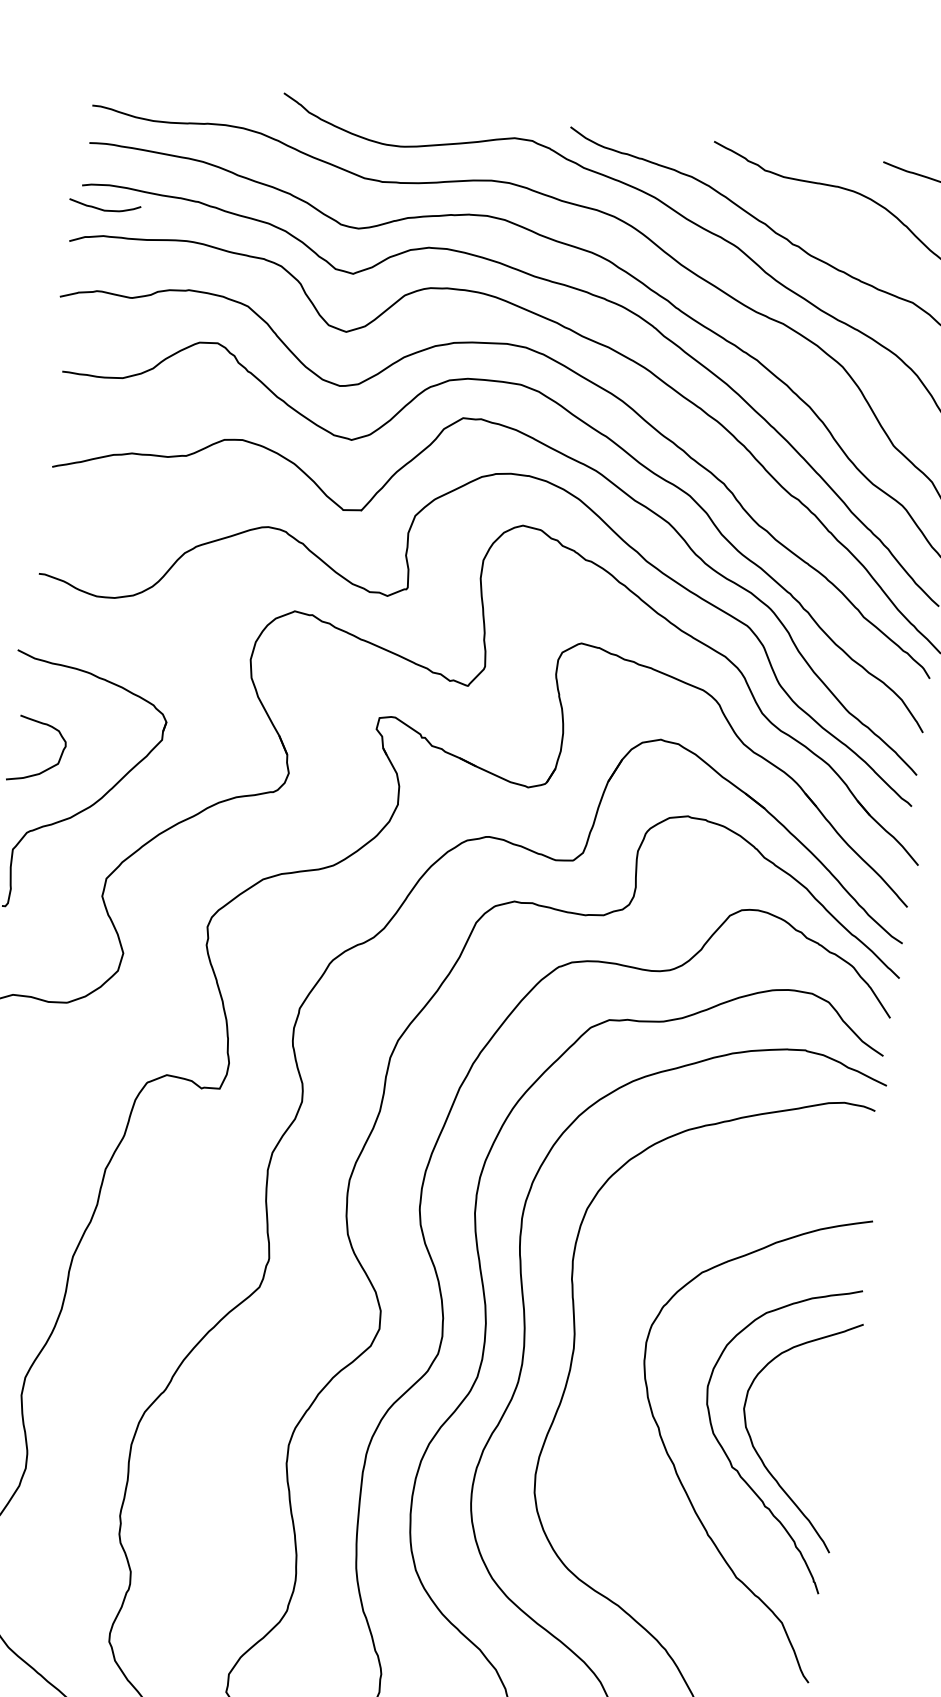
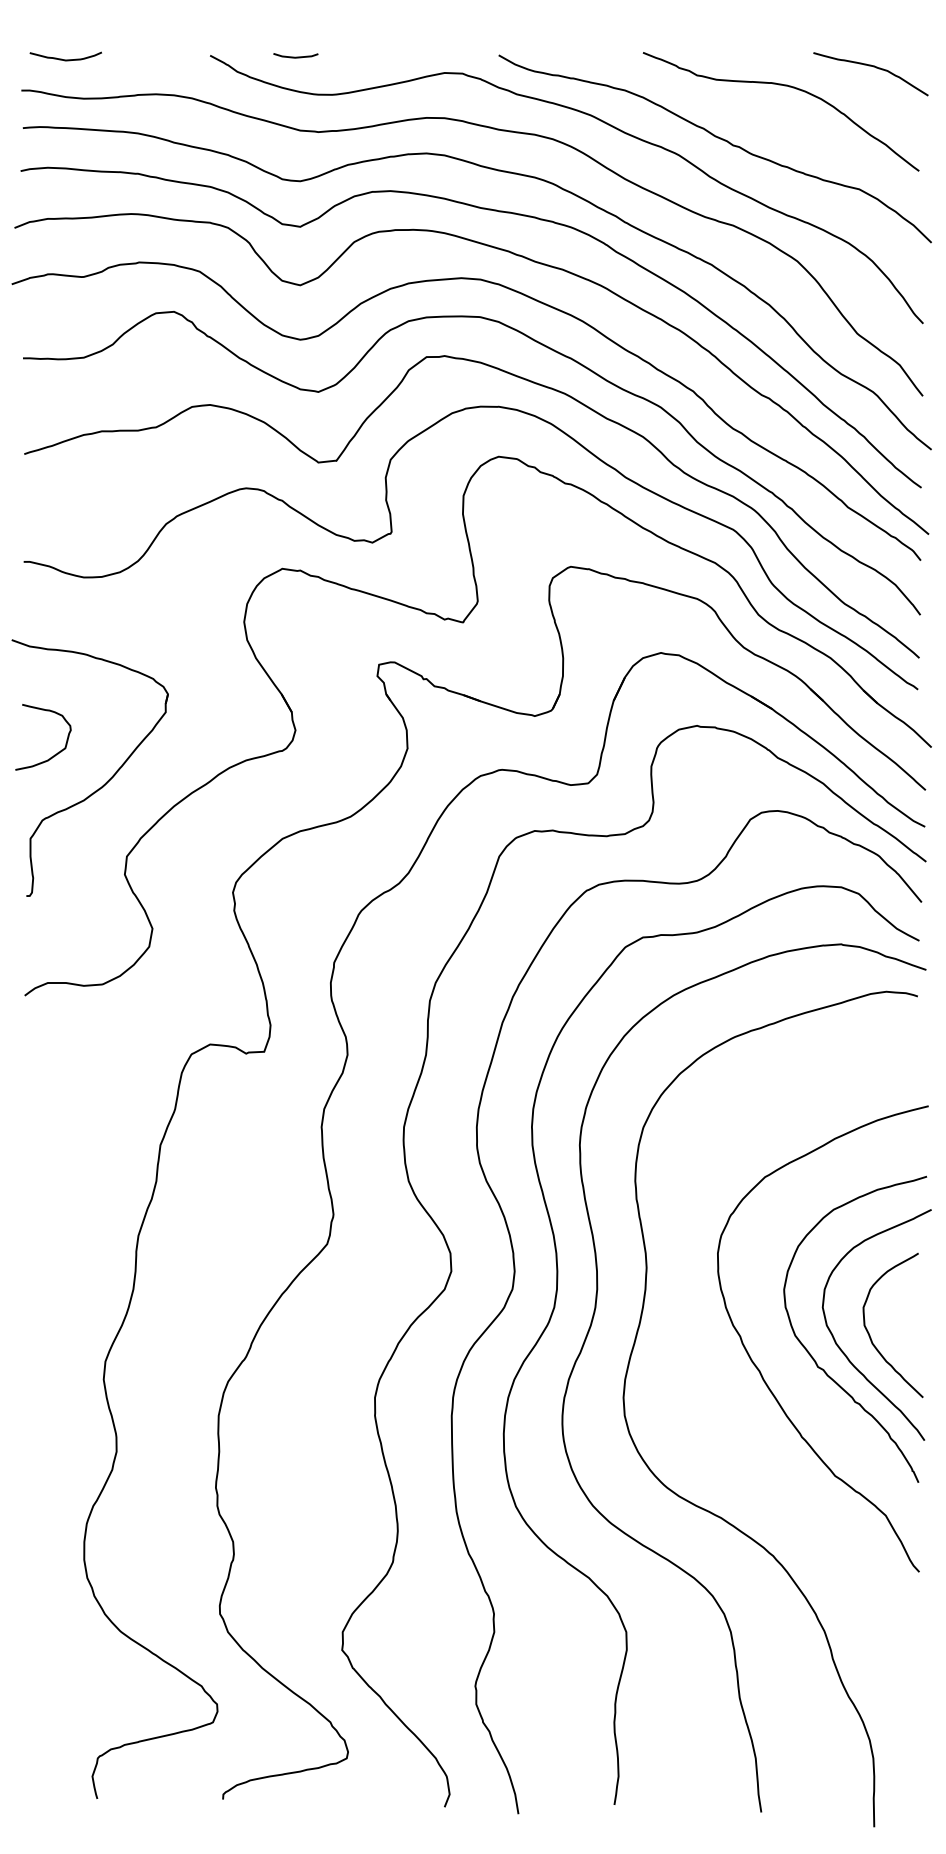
line: (368, 104) -> (295, 56), added
curve: (104, 209) -> (65, 59), moved
curve: (787, 1439) -> (869, 1332), added

